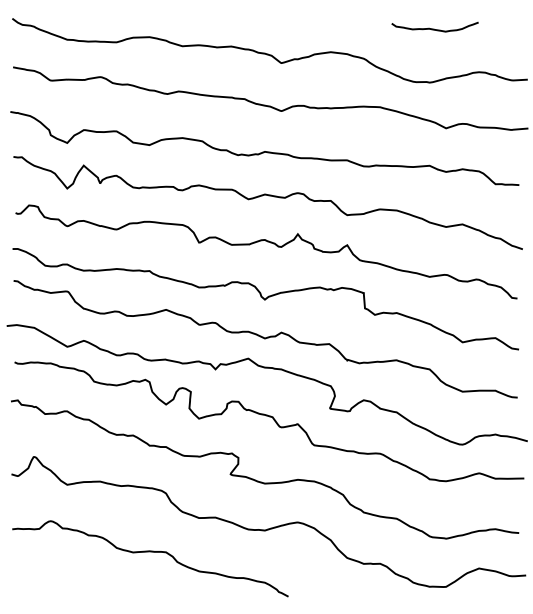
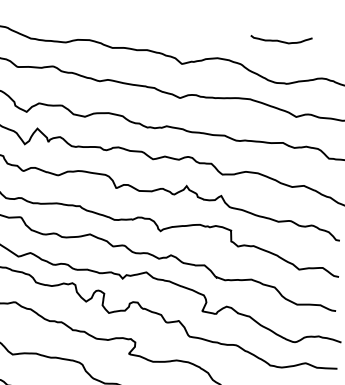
curve: (434, 28) -> (280, 40), moved

